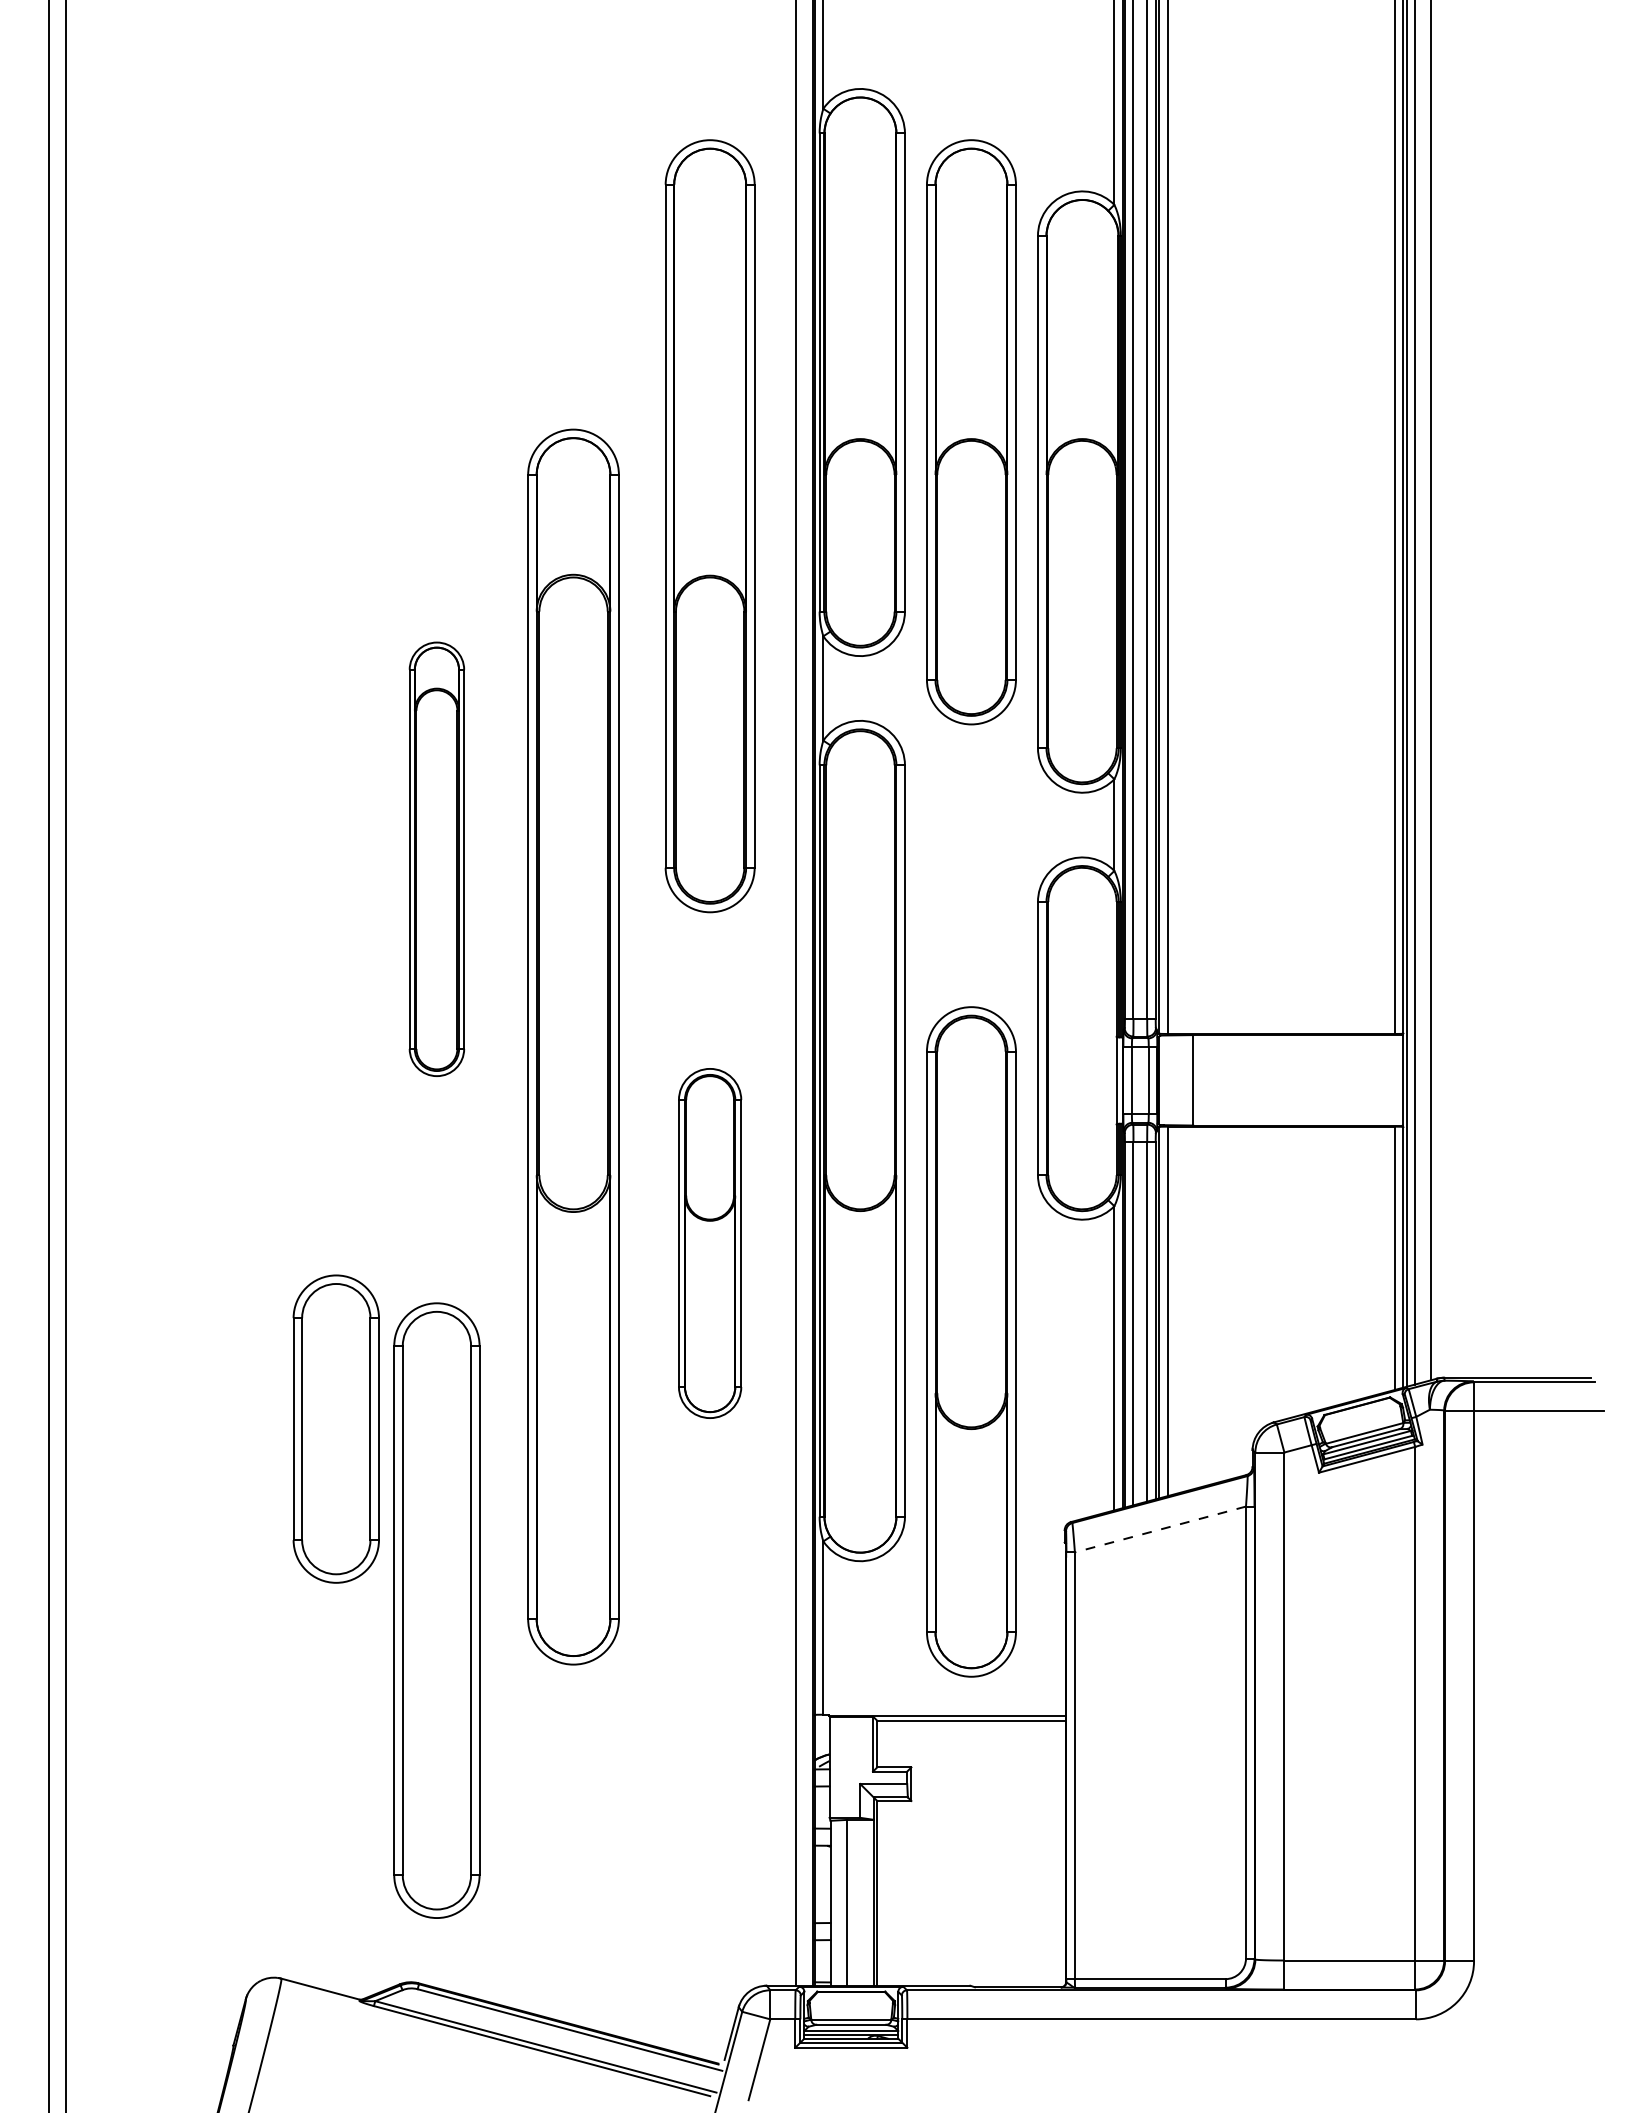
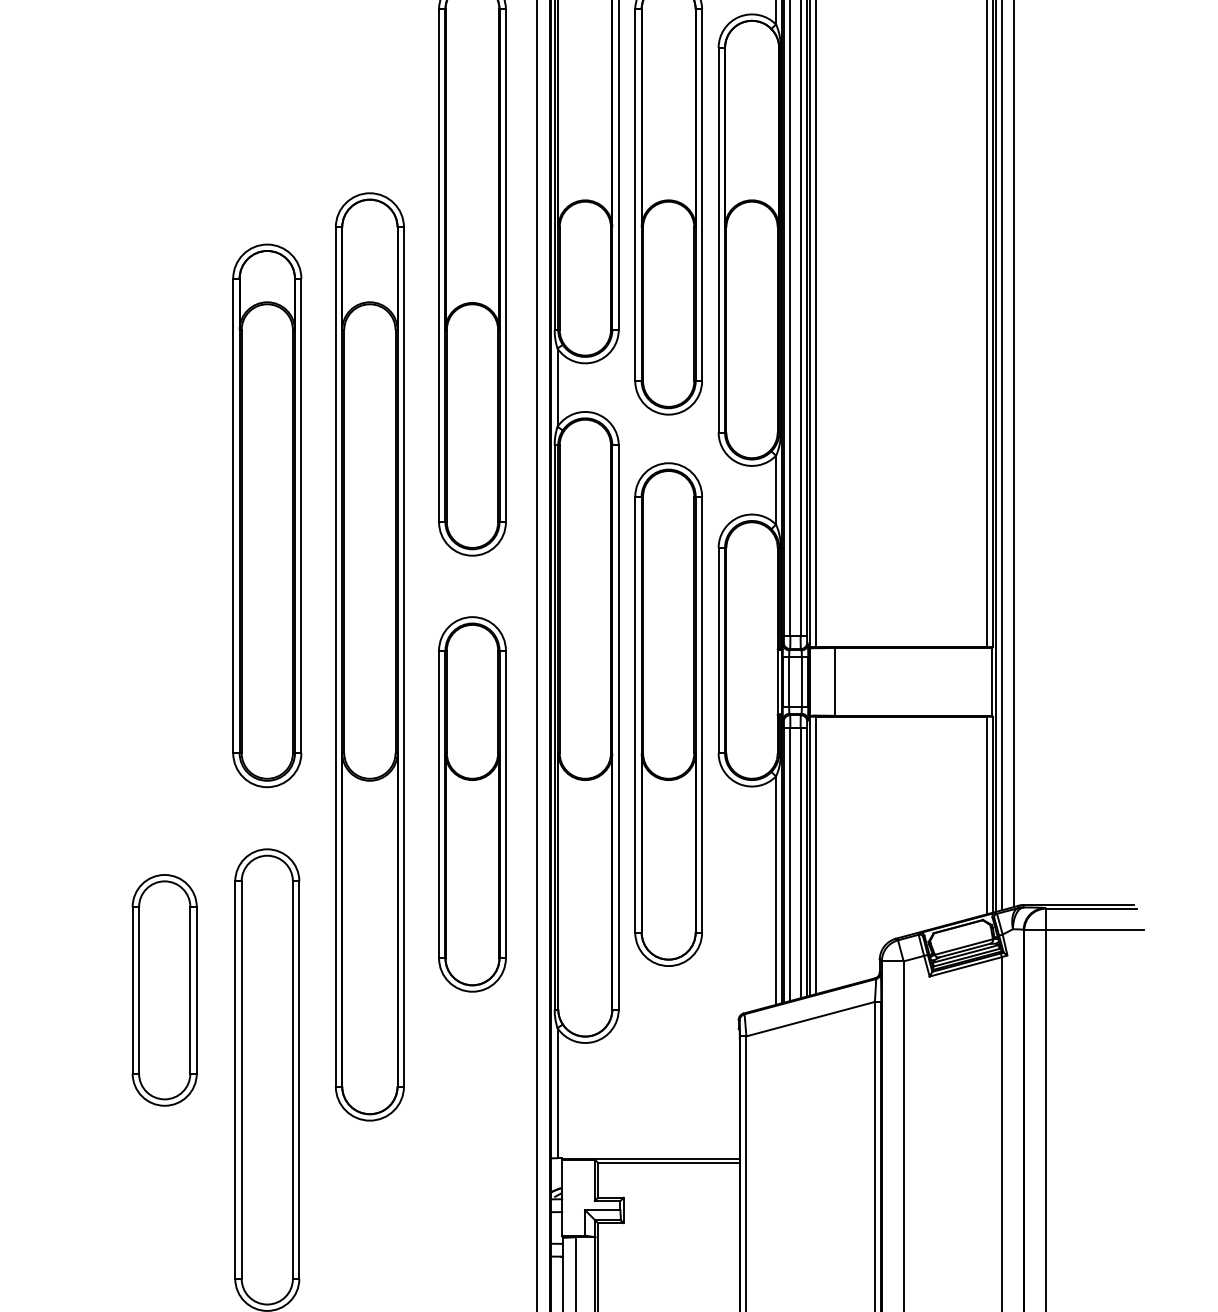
part: (436, 859) -> (266, 516), size x1.67
part: (709, 1243) -> (471, 804), size x1.43
part: (971, 1341) -> (668, 714), moved
part: (335, 1428) -> (164, 989), moved
line: (1160, 1529) -> (810, 1019), dashed -> solid

